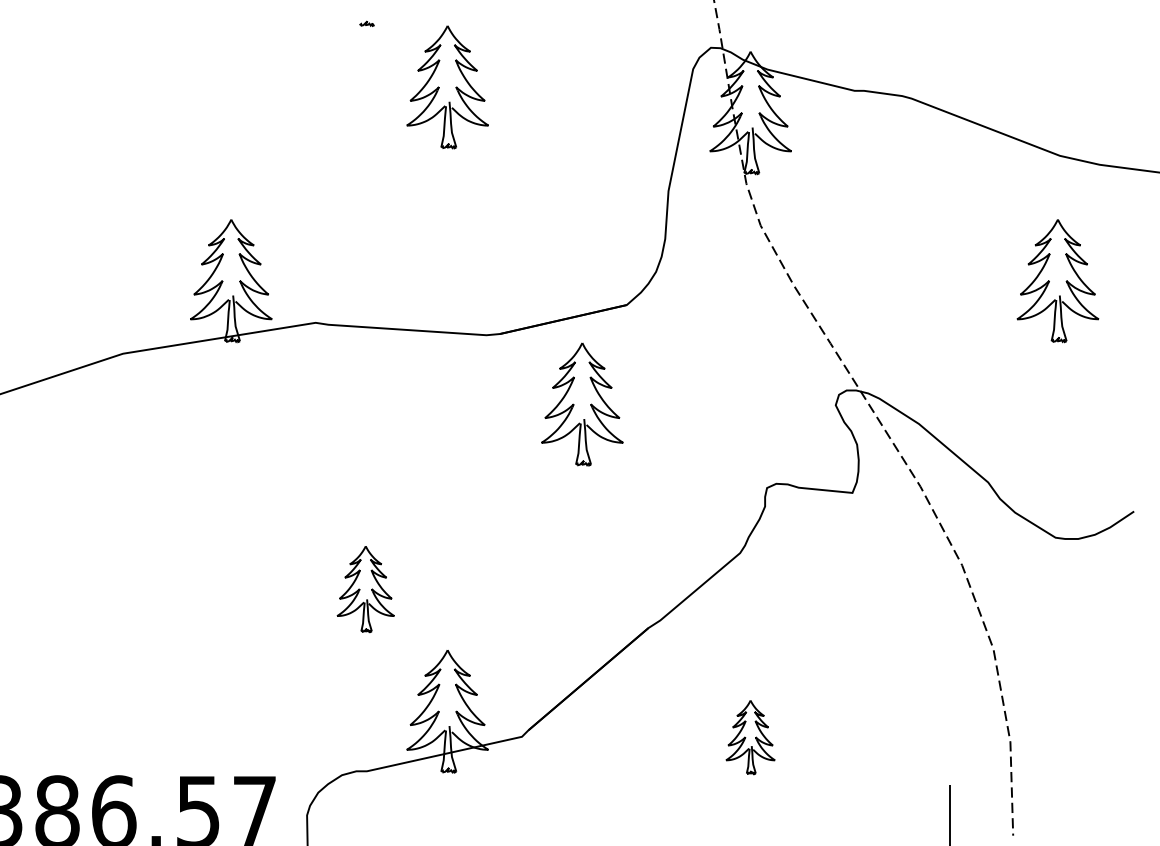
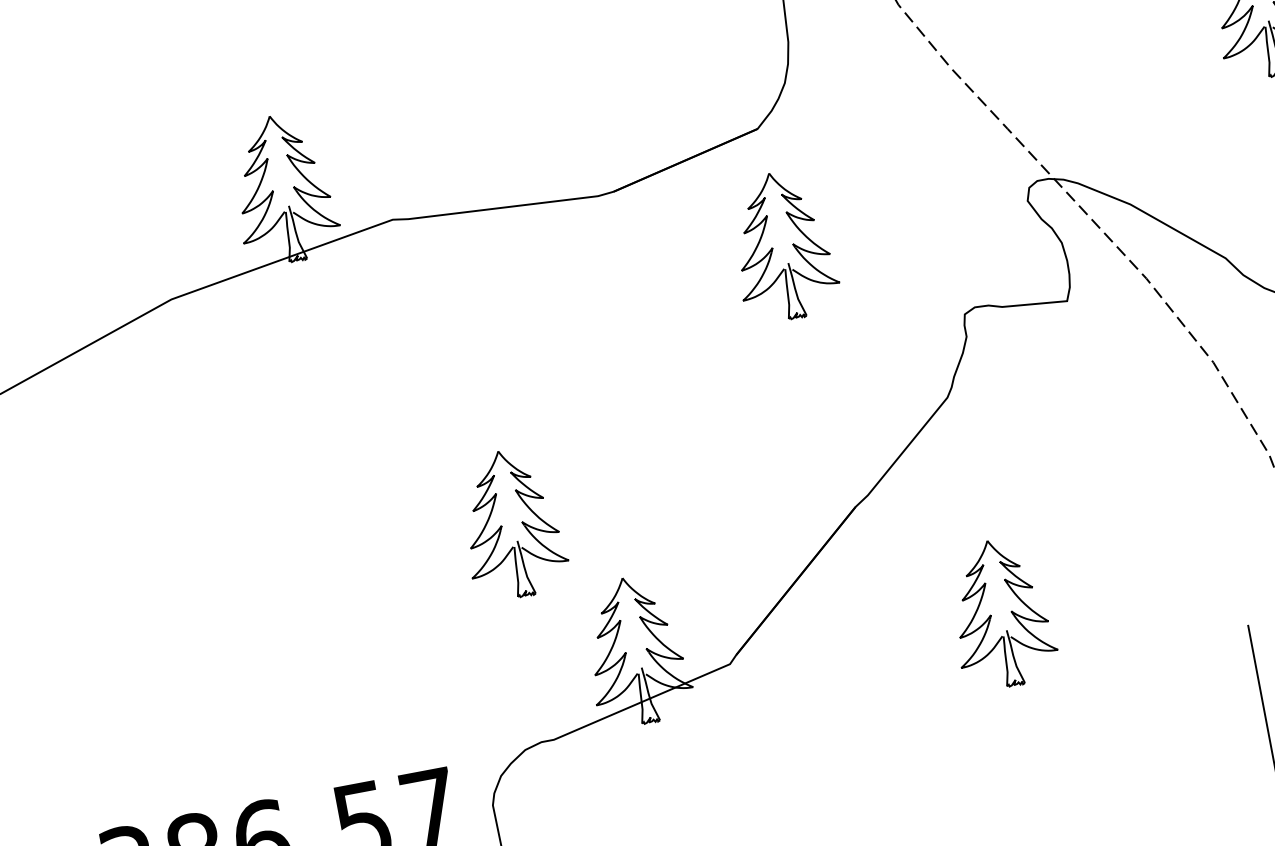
part: (582, 404) -> (783, 246), moved
part: (365, 589) -> (511, 524), size x1.43
part: (750, 737) -> (1001, 613), size x1.67

